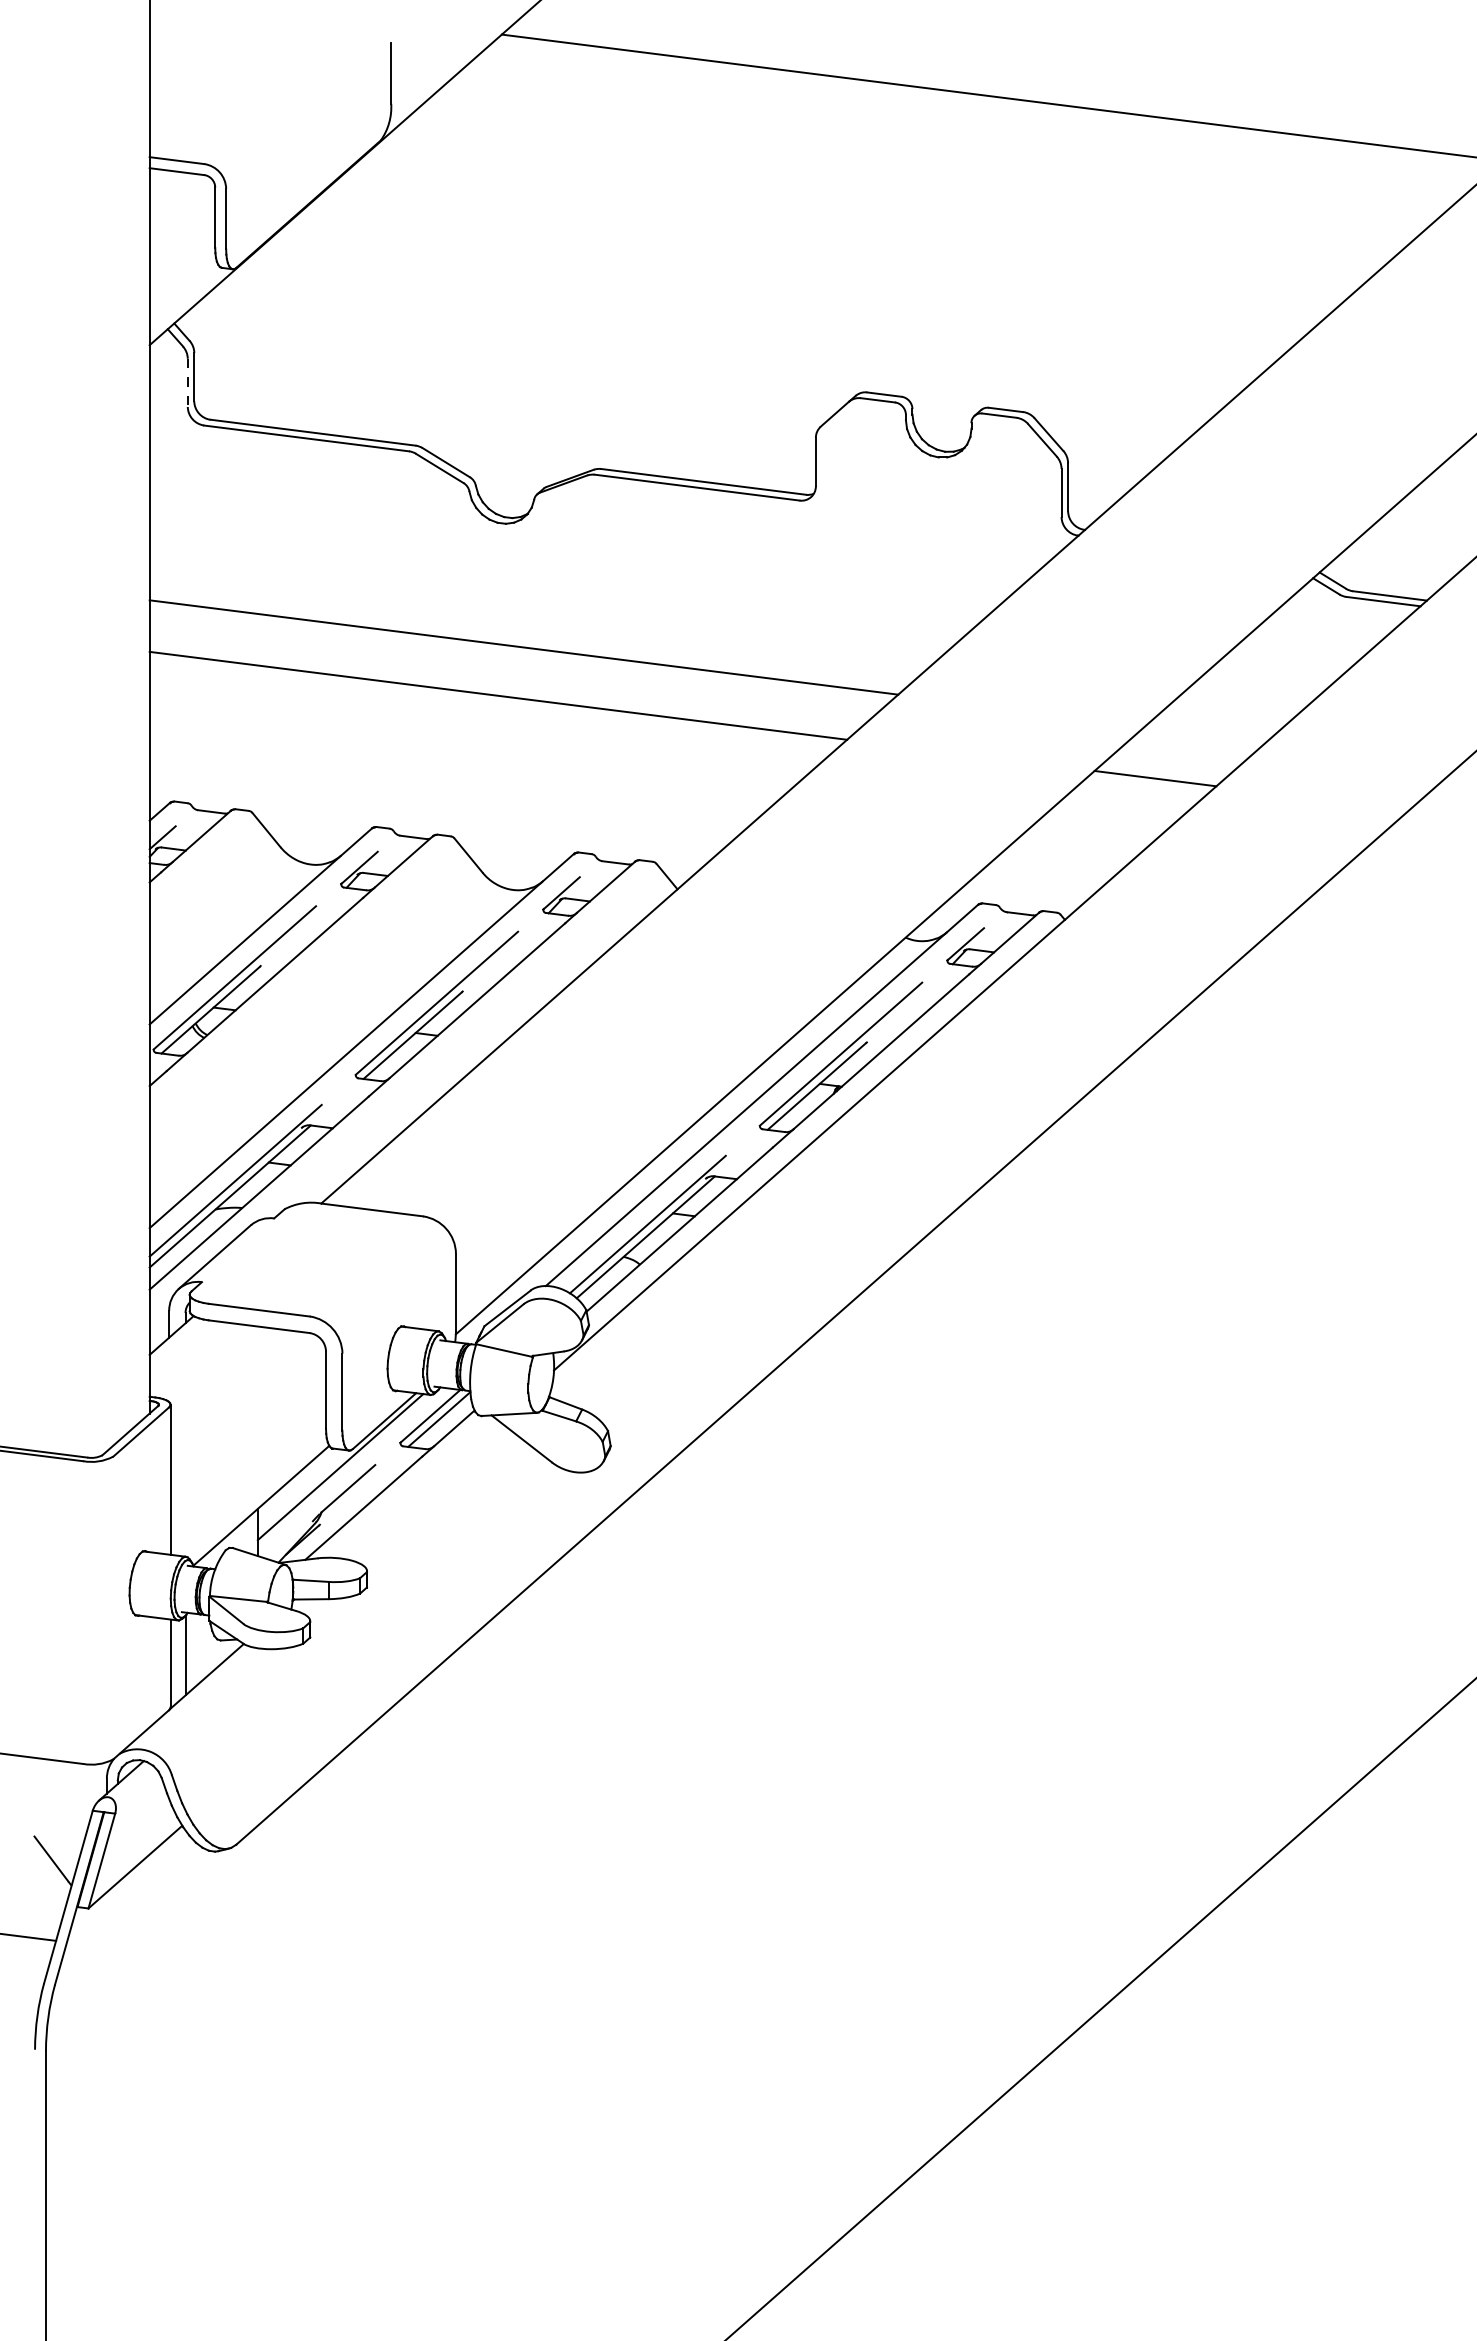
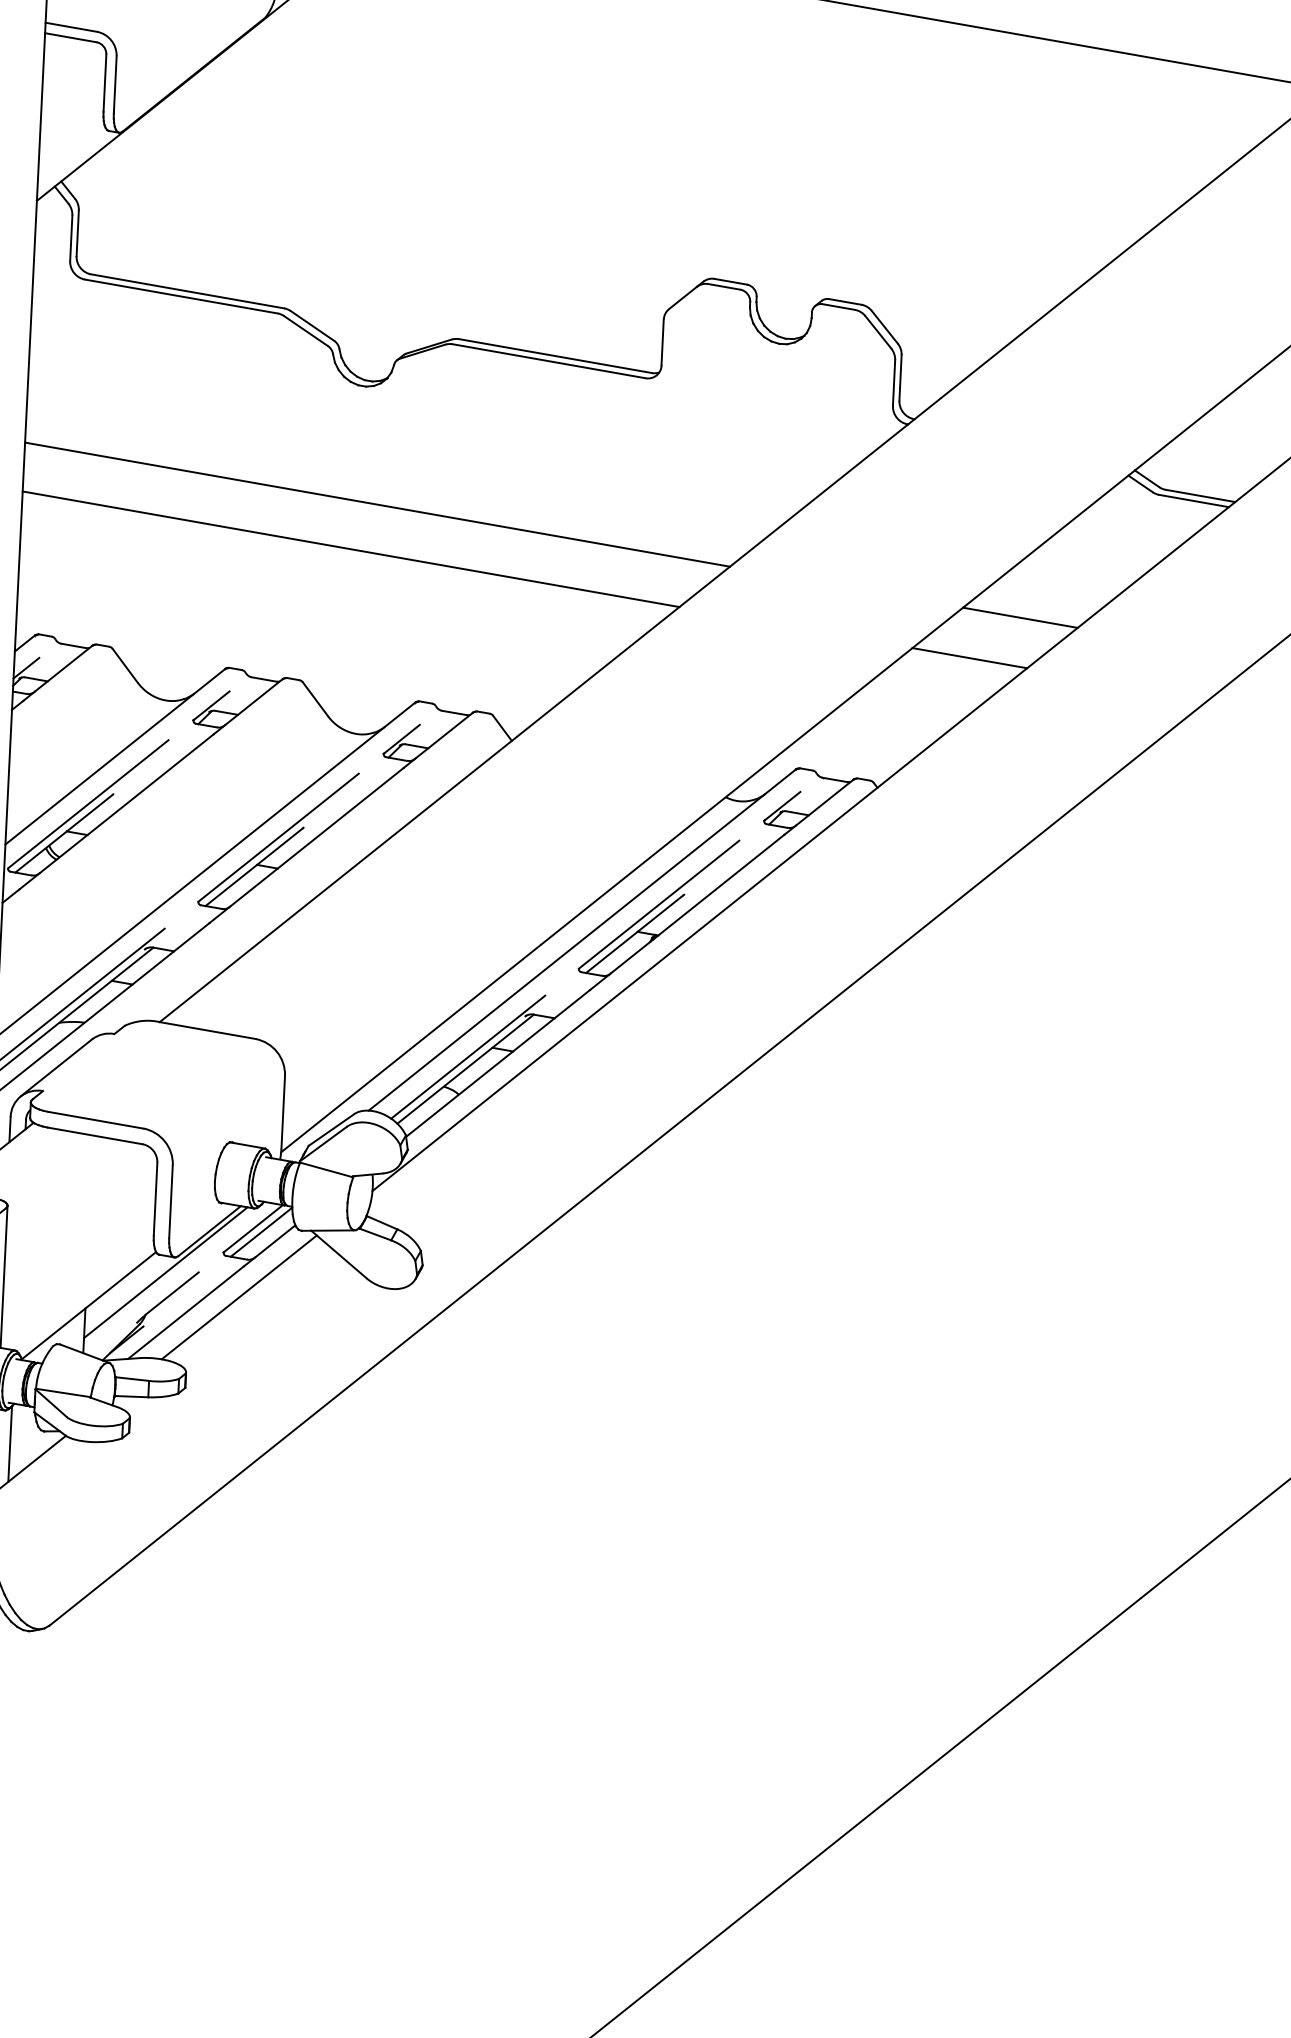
line: (187, 383) -> (70, 238), dashed -> solid
line: (1206, 733) -> (1020, 617), added
line: (418, 1489) -> (238, 1297), added

